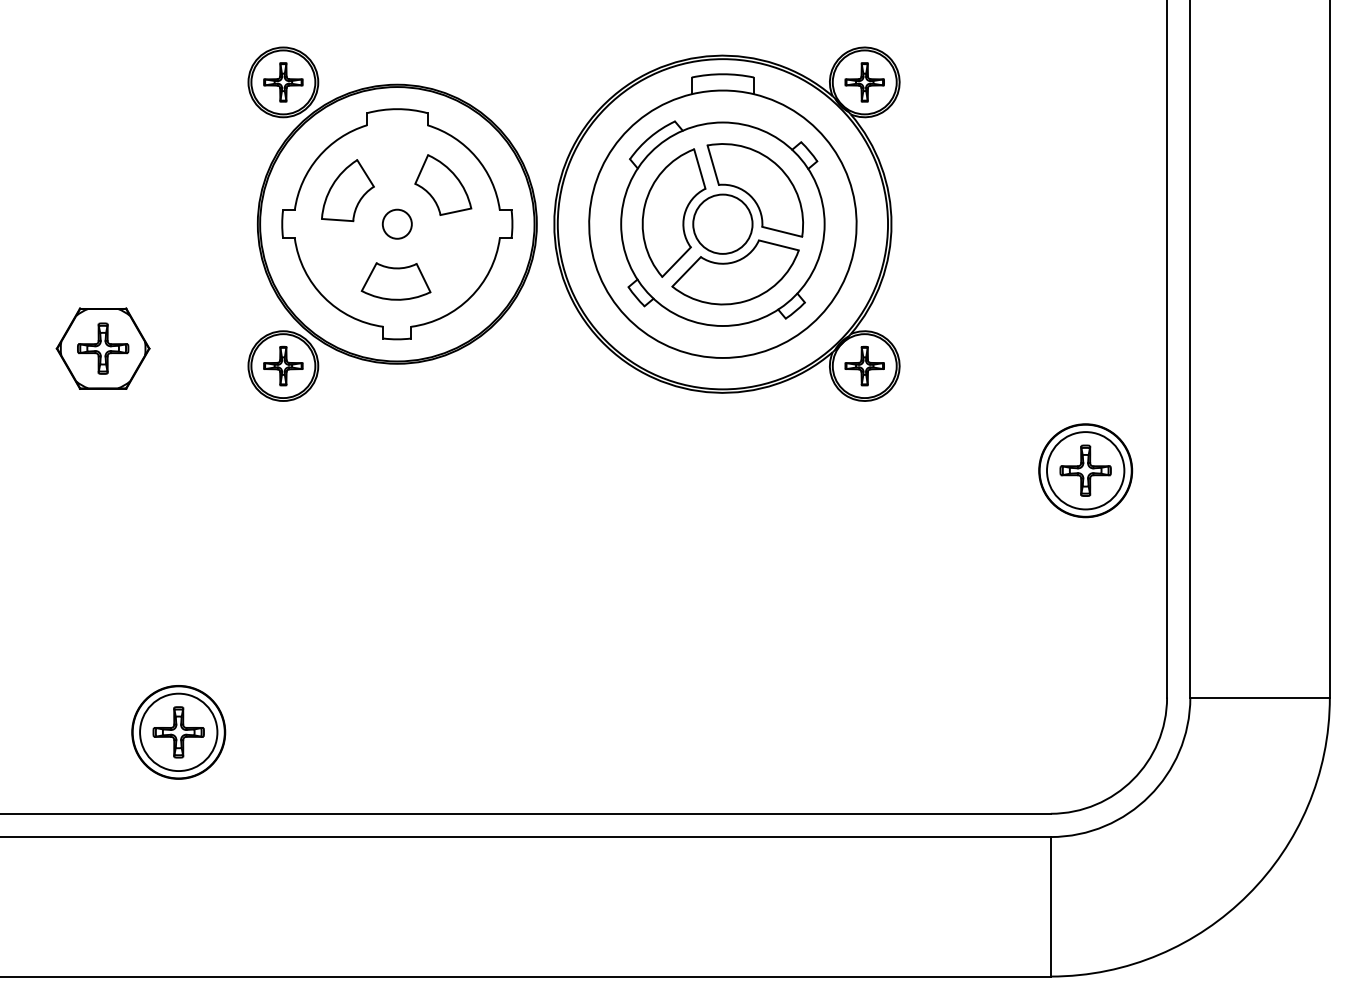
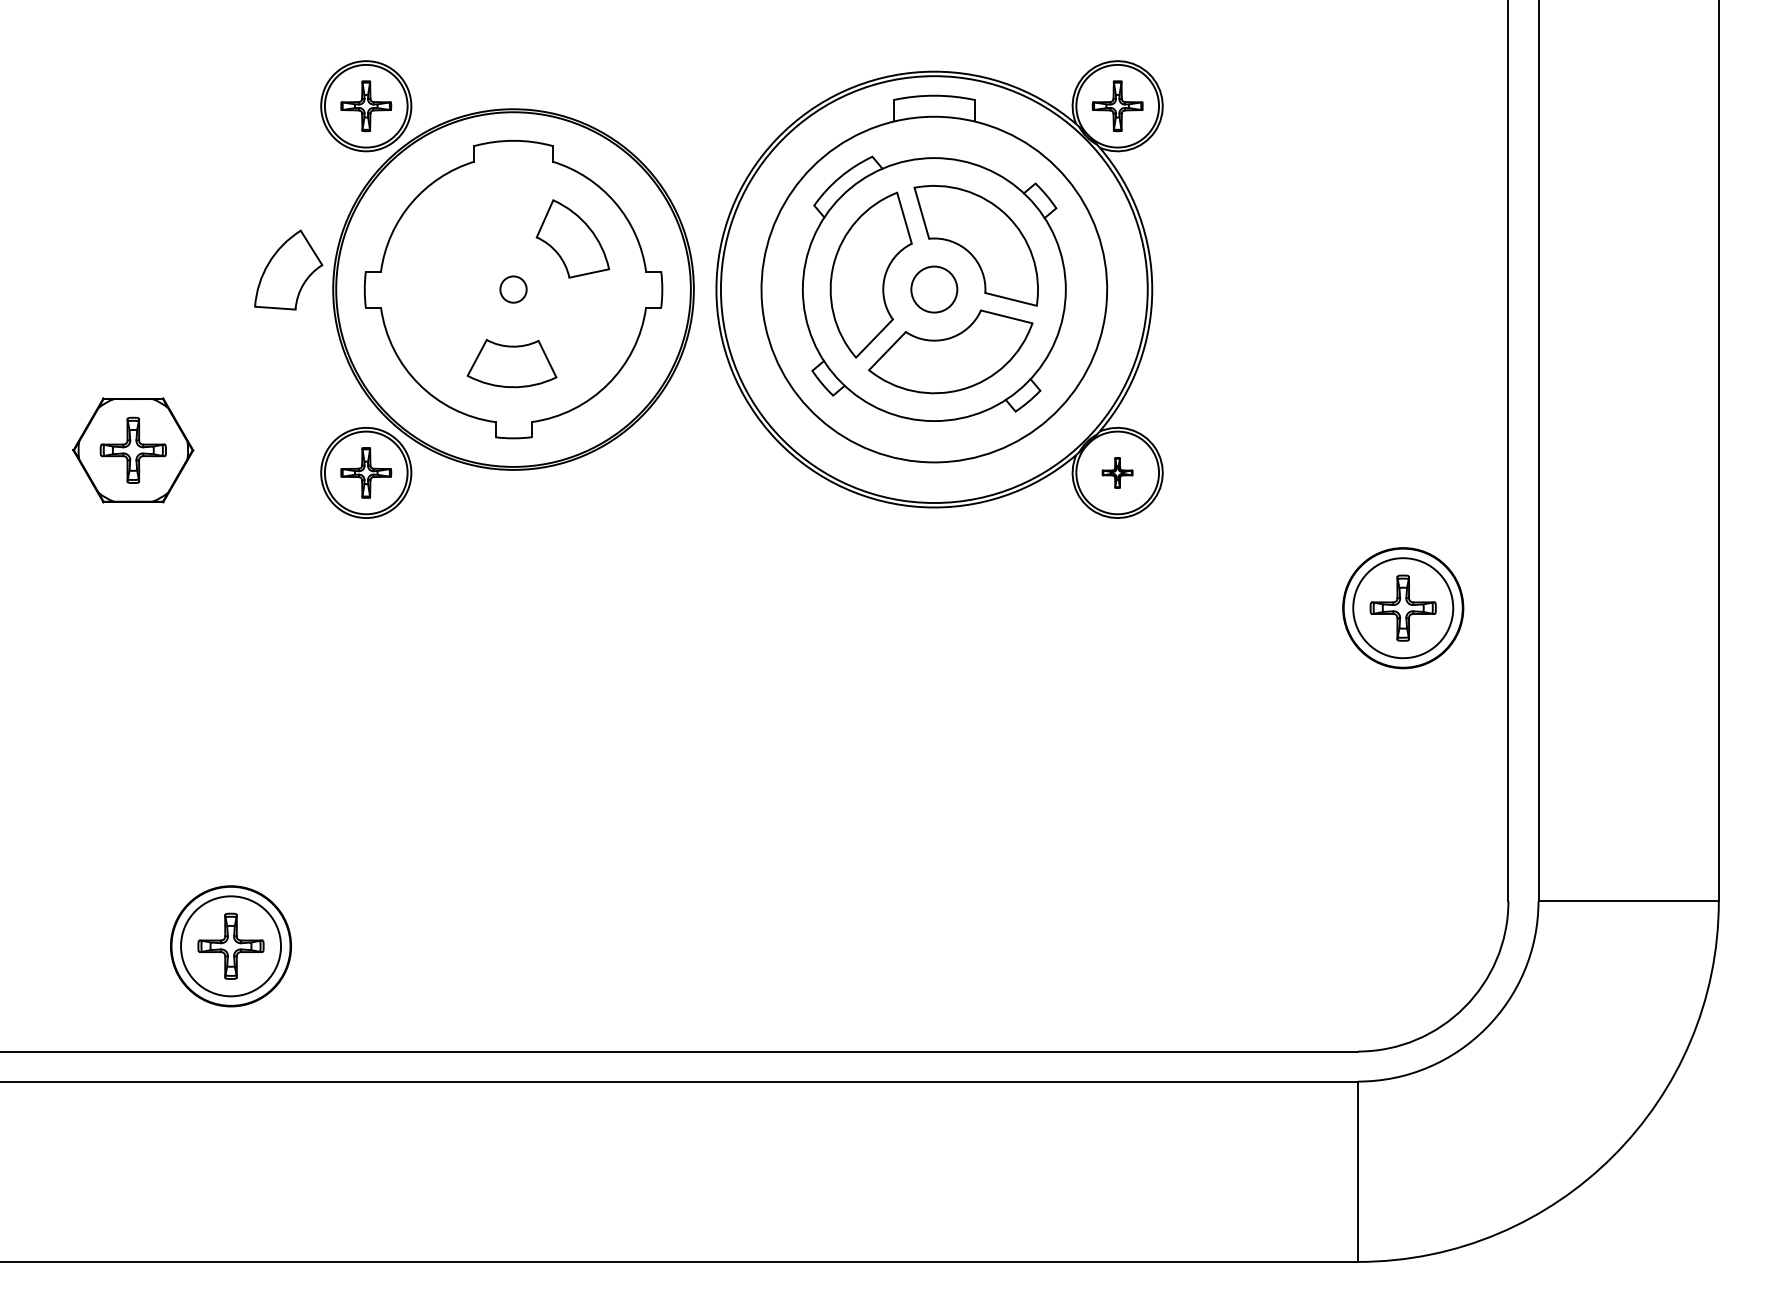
part: (347, 190) -> (288, 269), moved
circle: (397, 224) -> (513, 289), size x0.7
circle: (723, 224) -> (934, 289), size x0.6
part: (864, 365) -> (1117, 472), size x0.6

